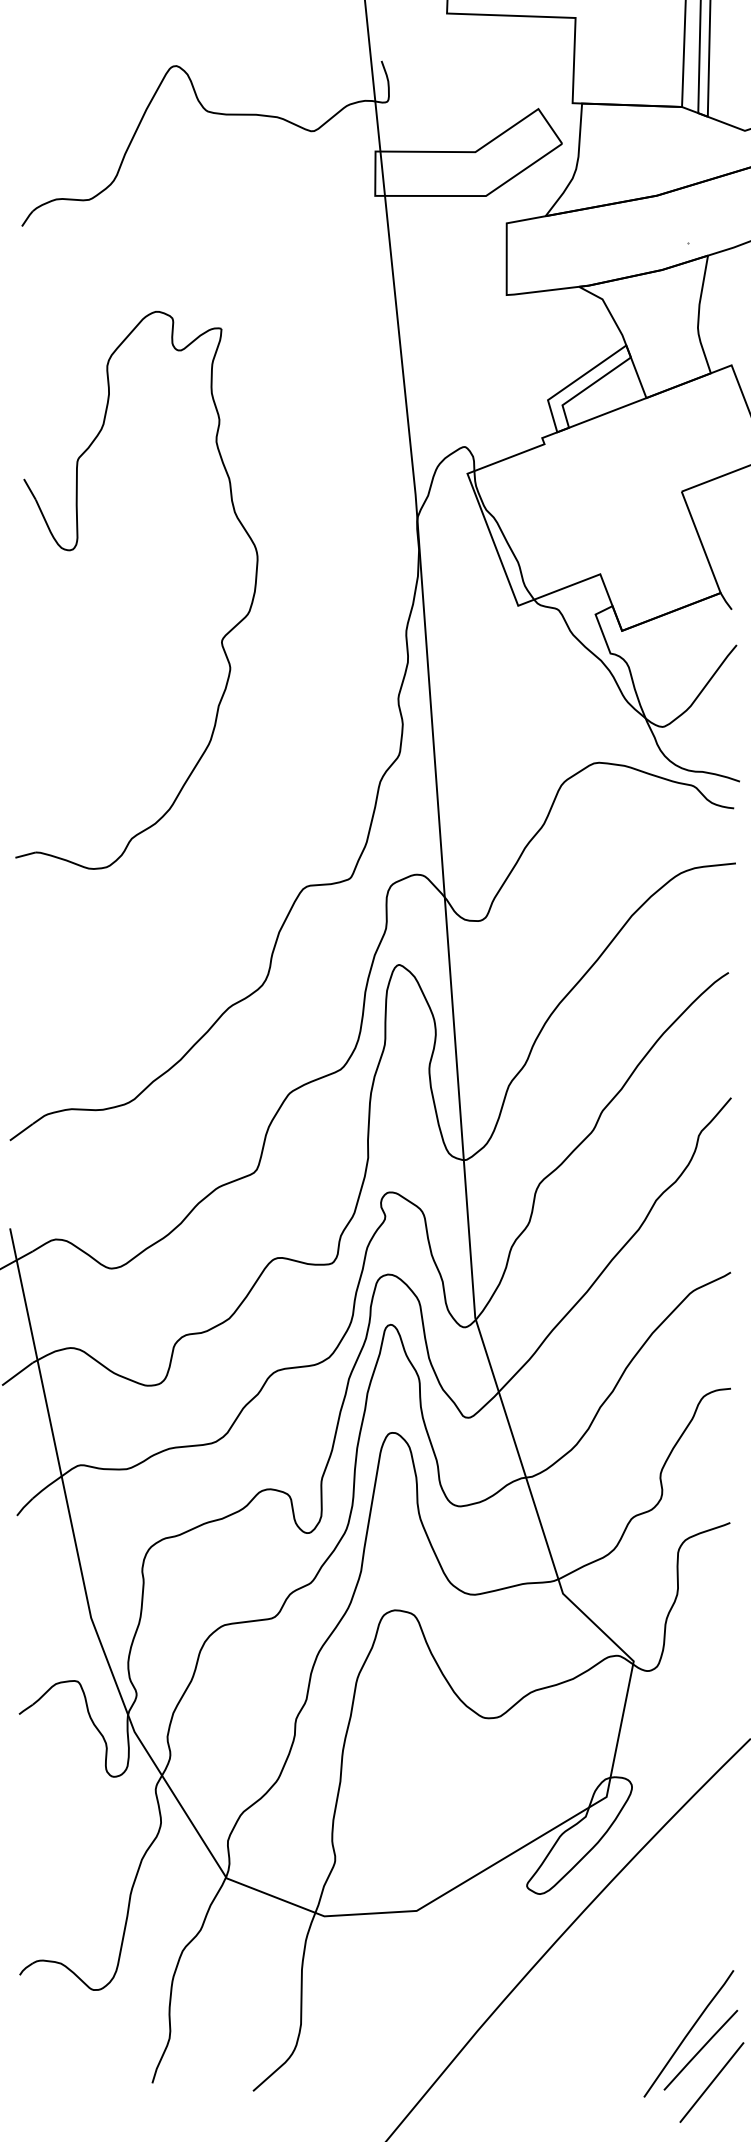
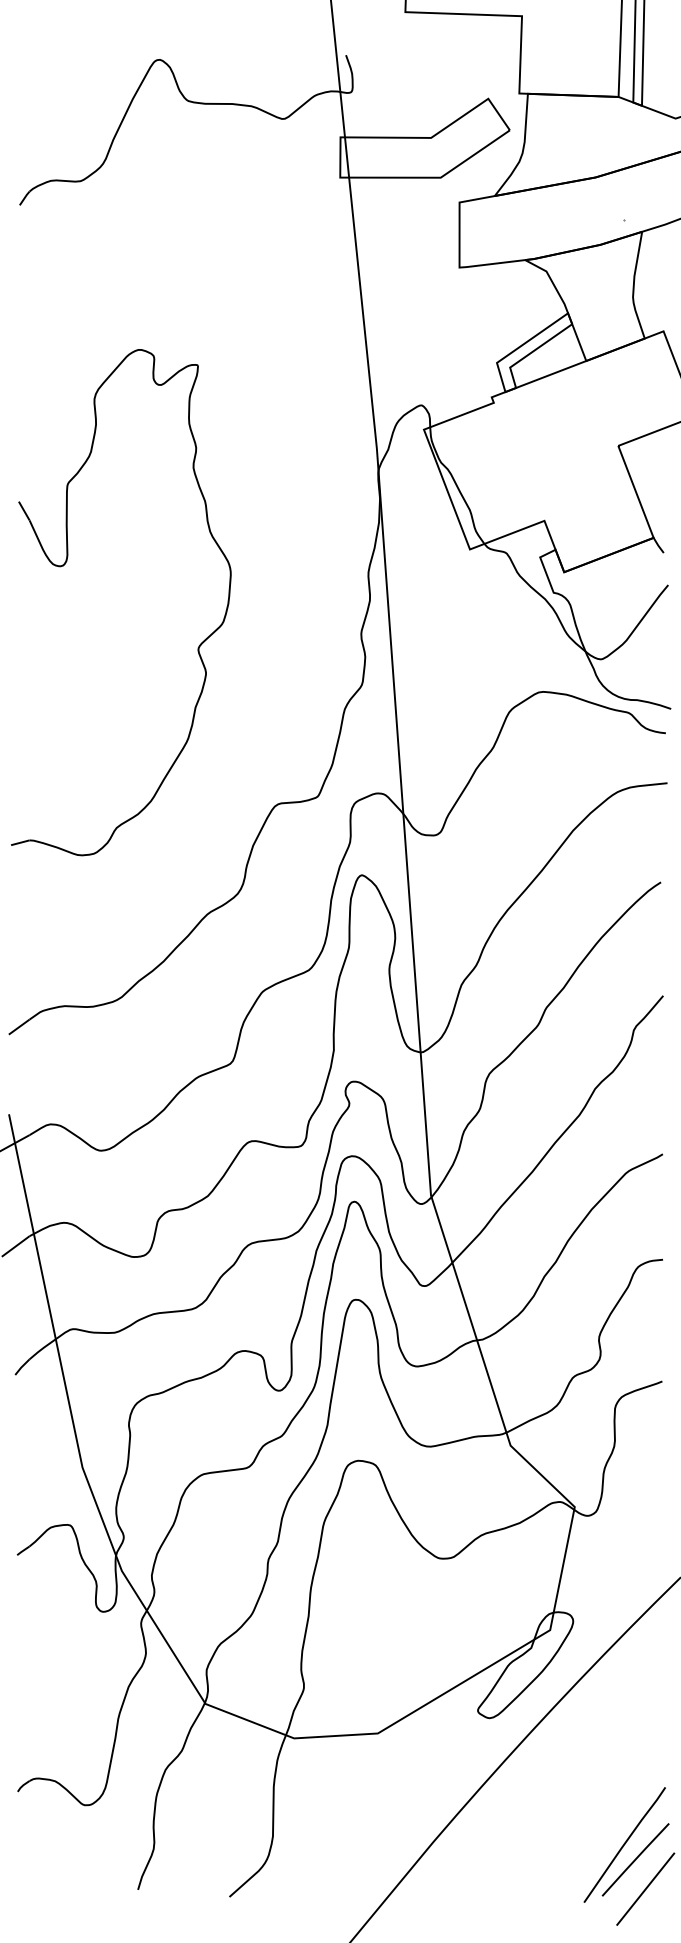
part: (75, 548) -> (65, 564), moved

